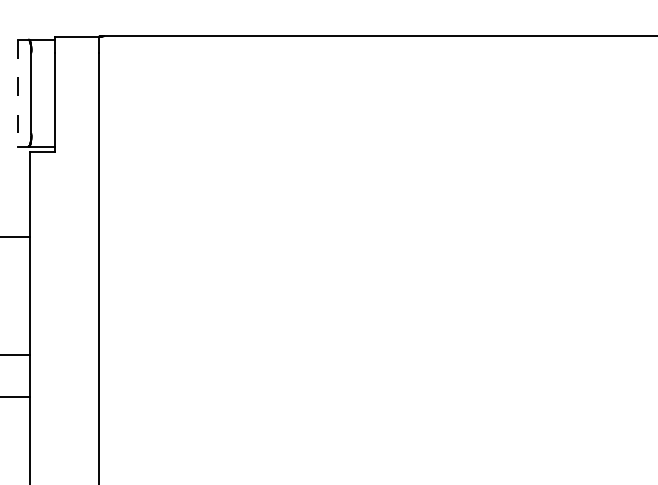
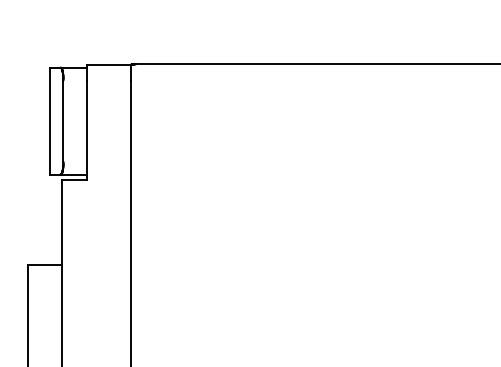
line: (17, 93) -> (49, 121), dashed -> solid

